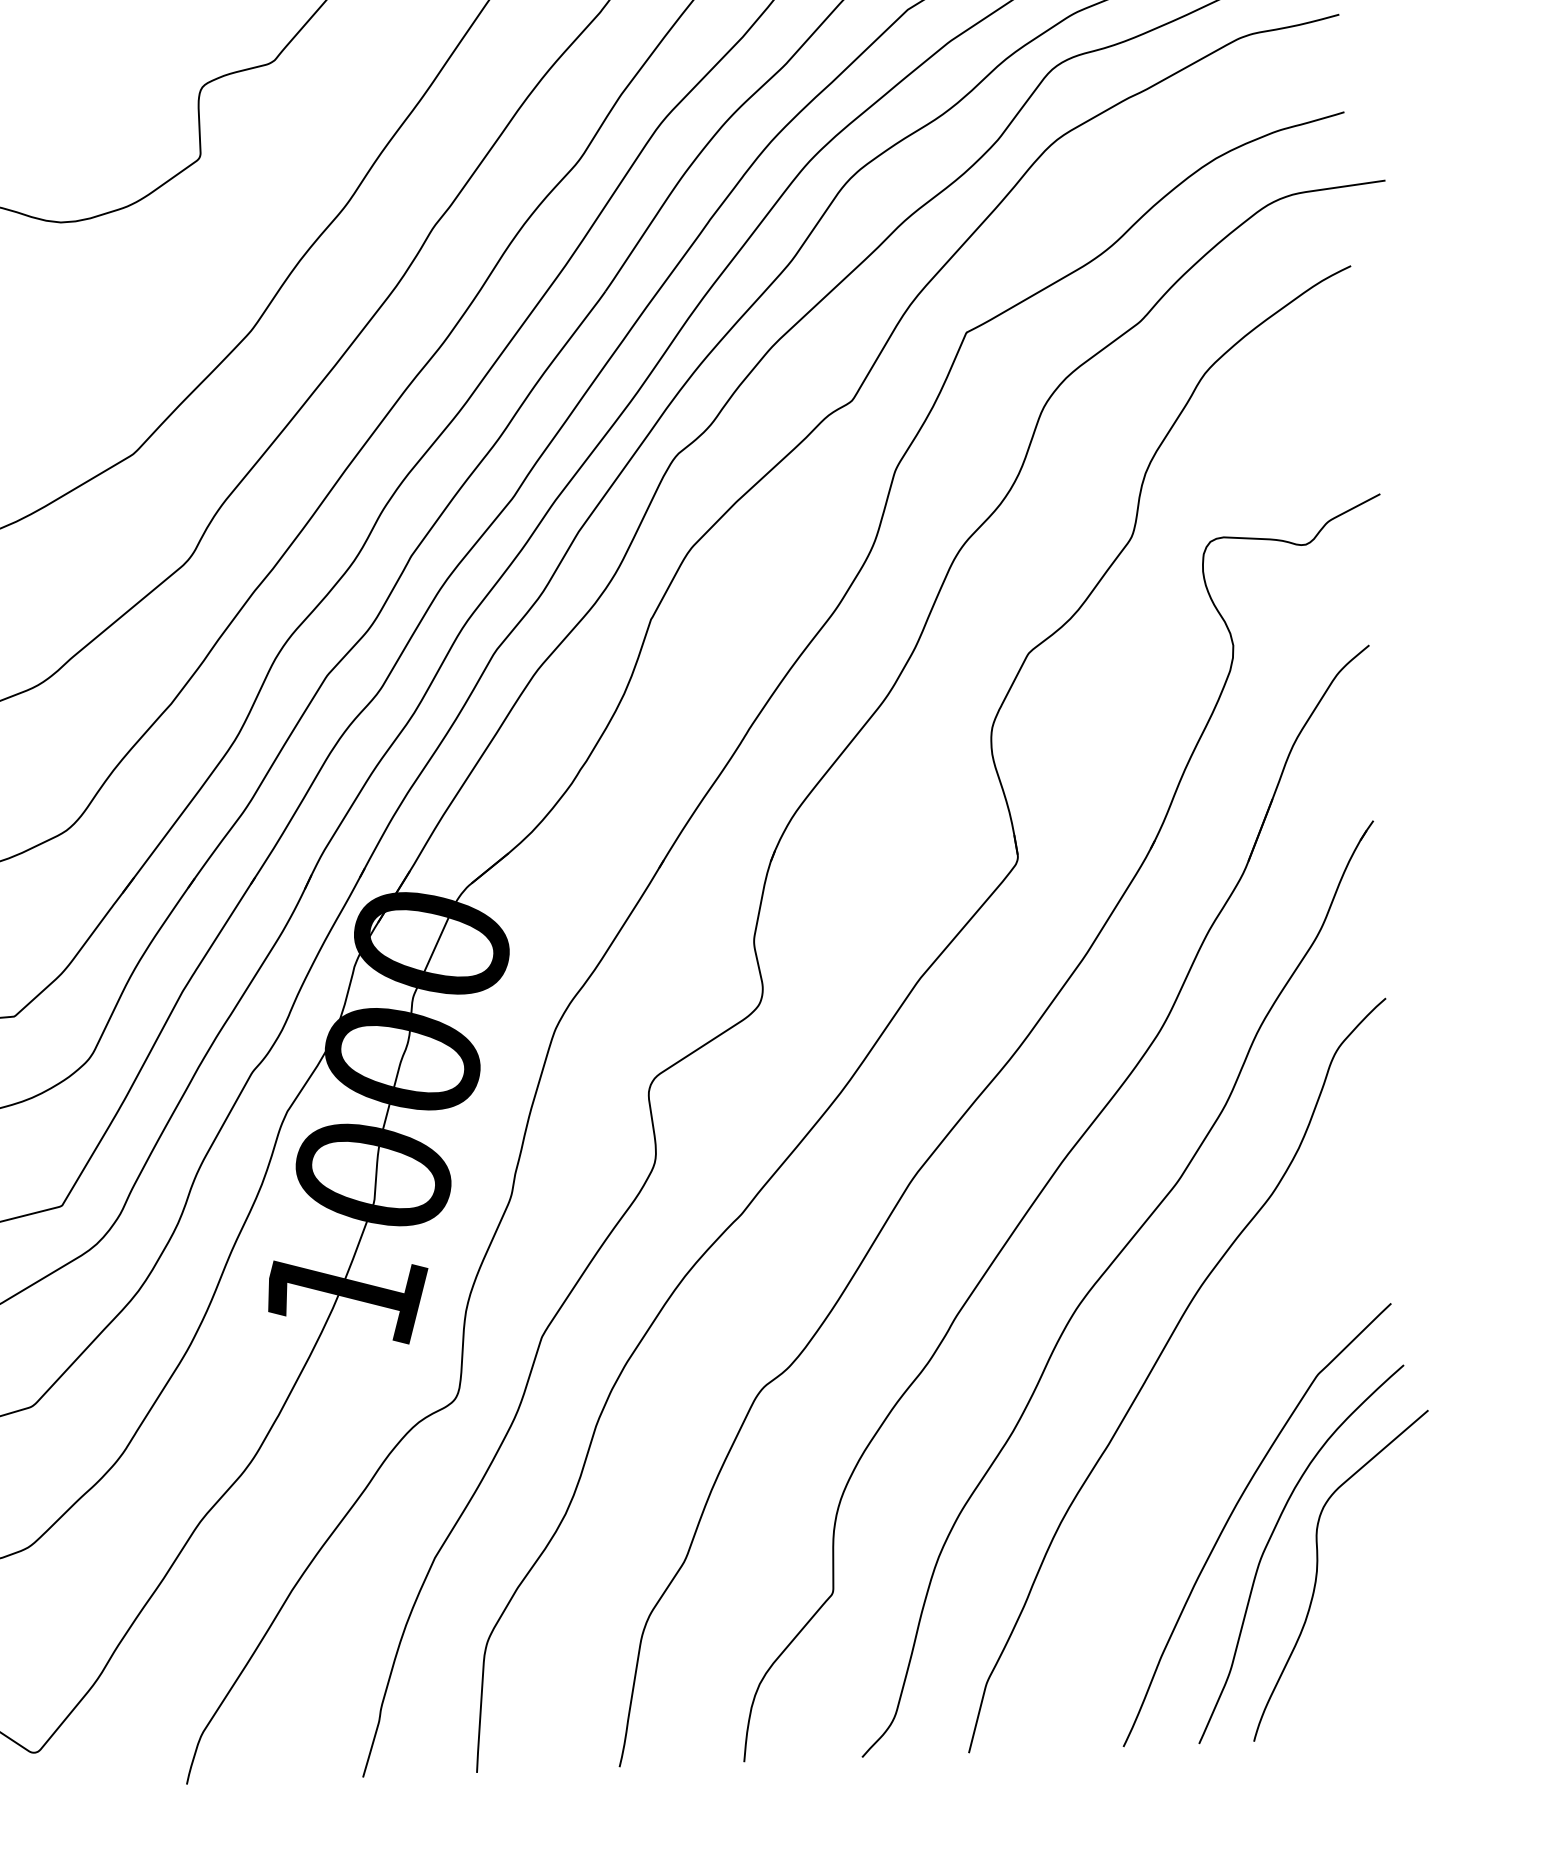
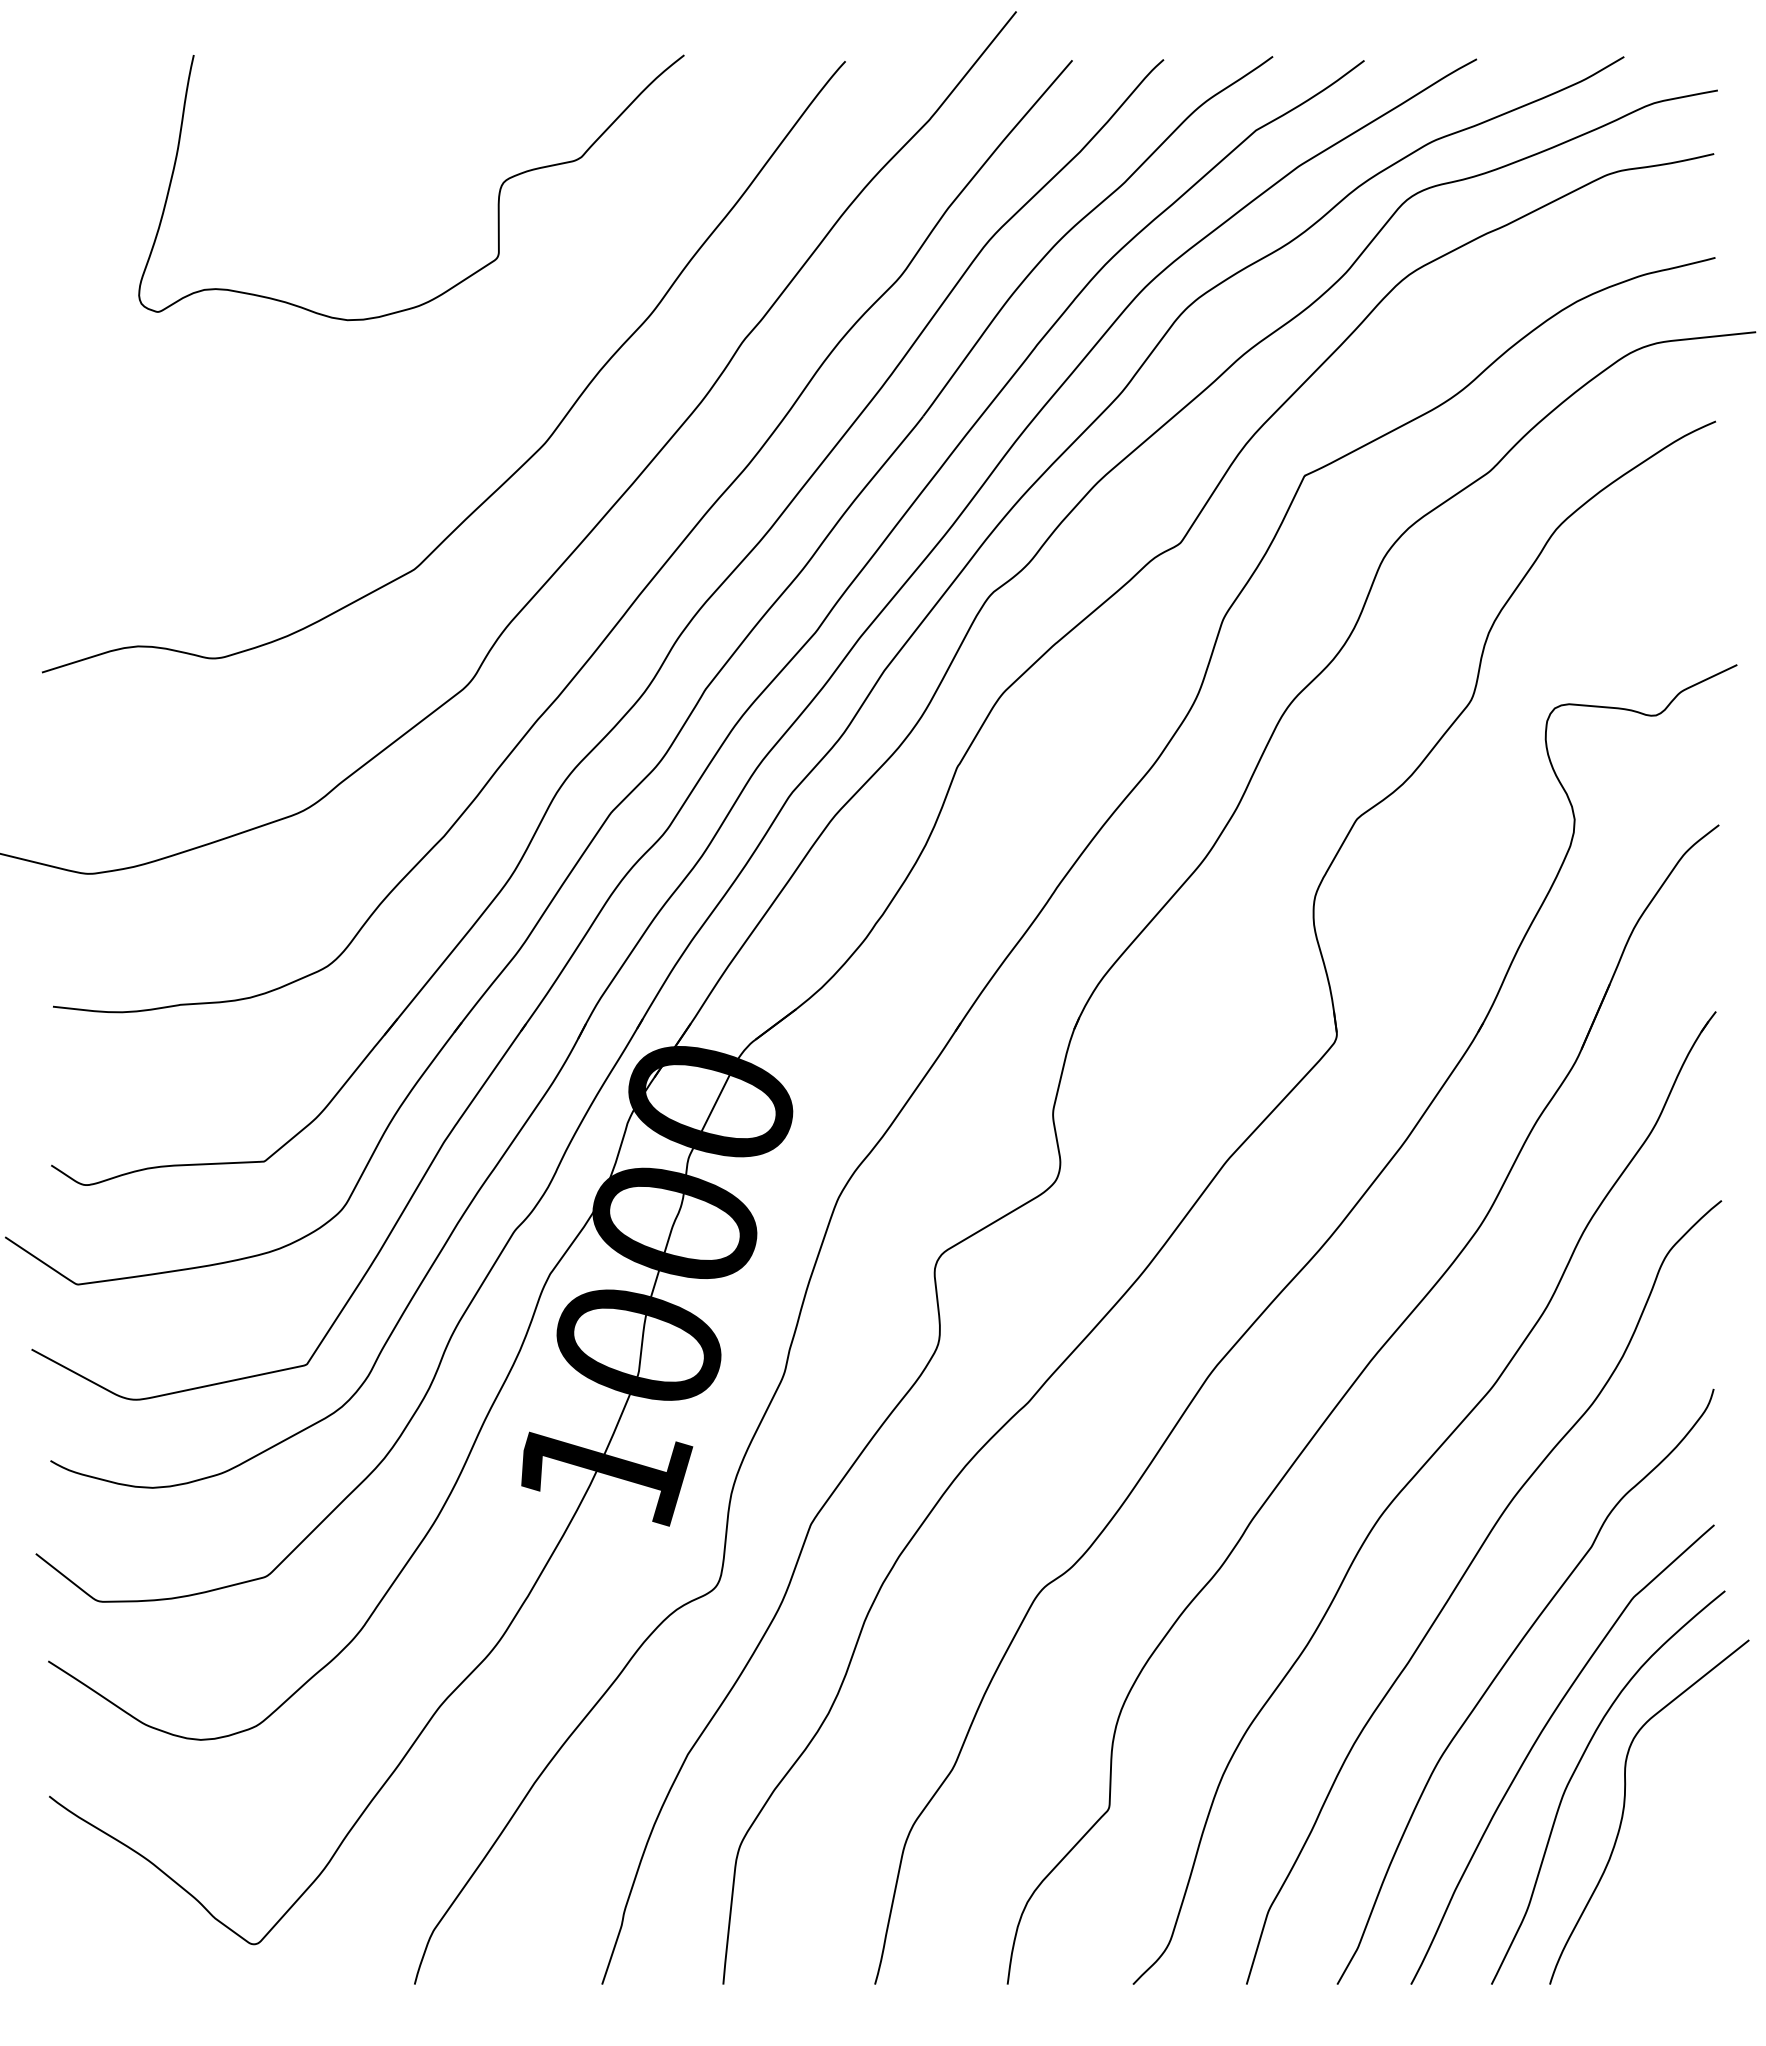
curve: (1197, 1447) -> (1502, 1669), added

